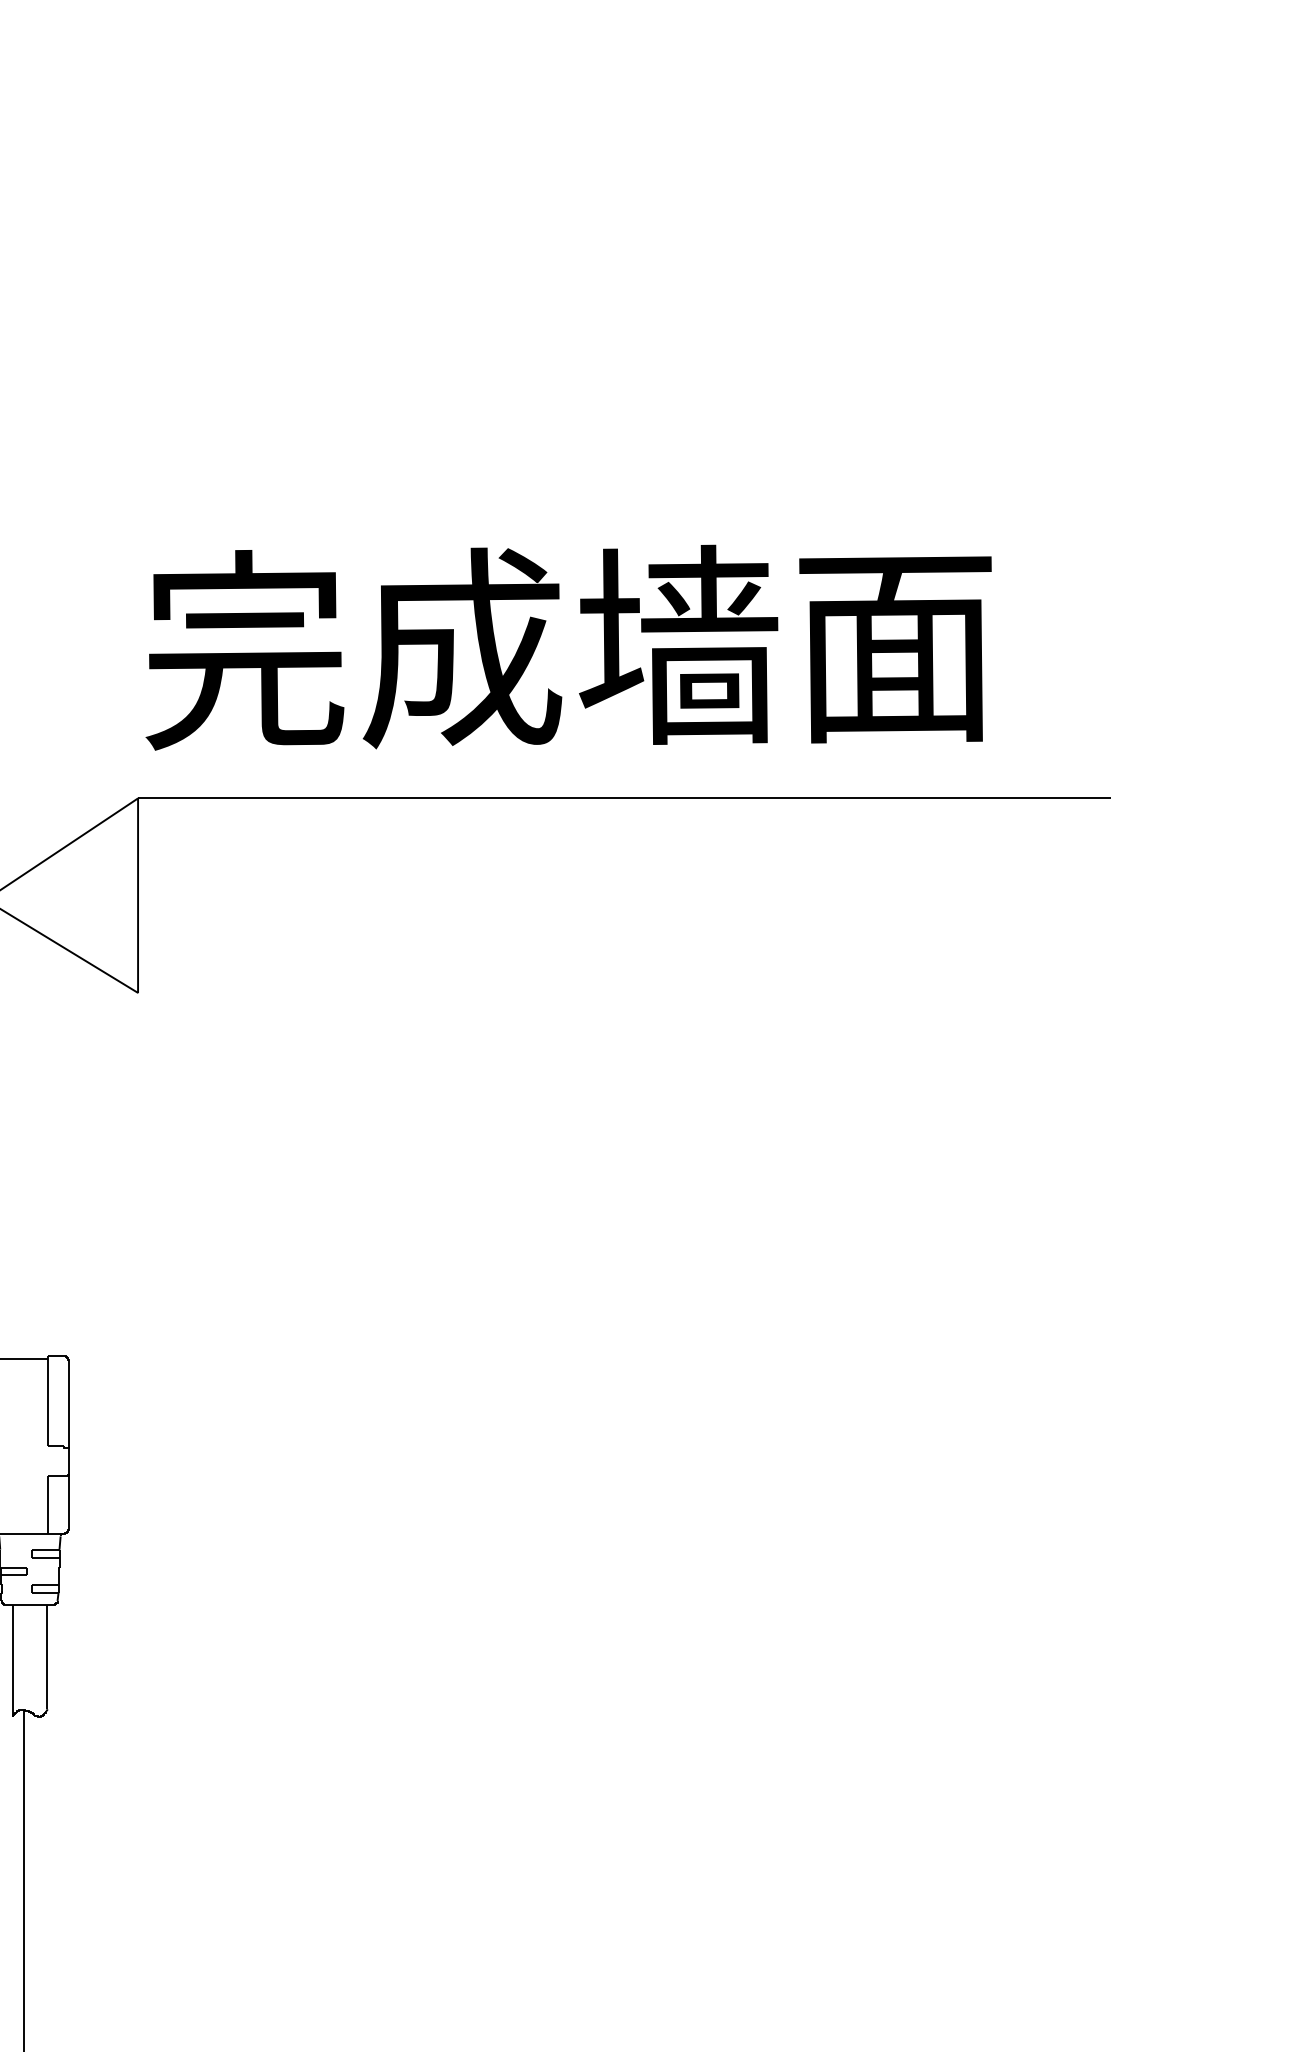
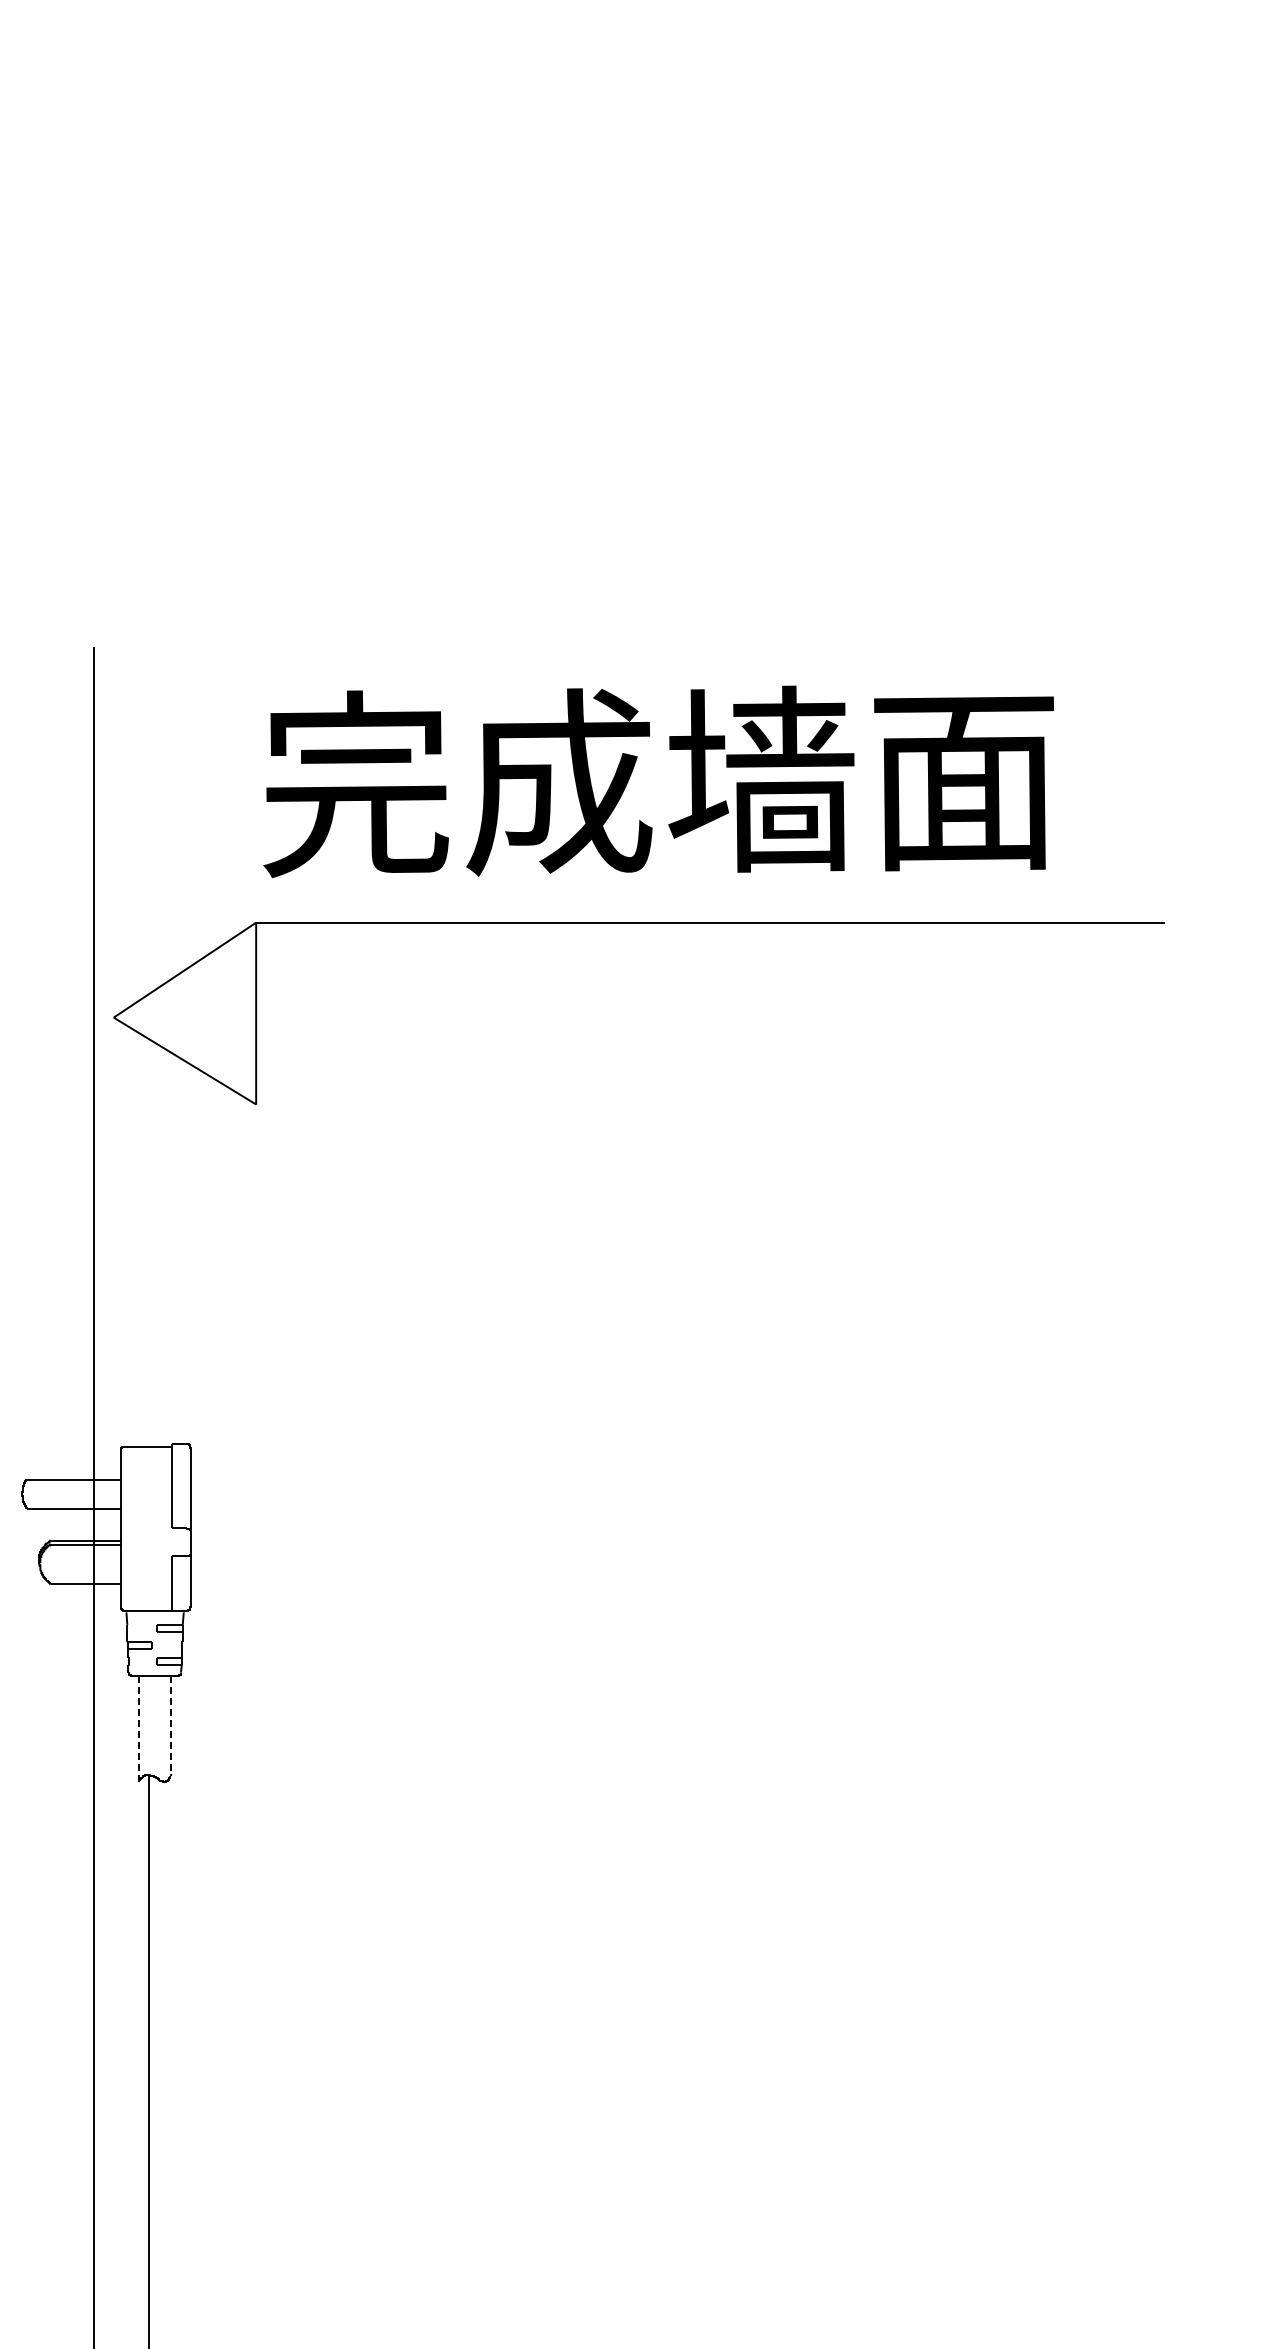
line: (47, 1657) -> (171, 1725), solid -> dashed
line: (12, 1661) -> (138, 1729), solid -> dashed

